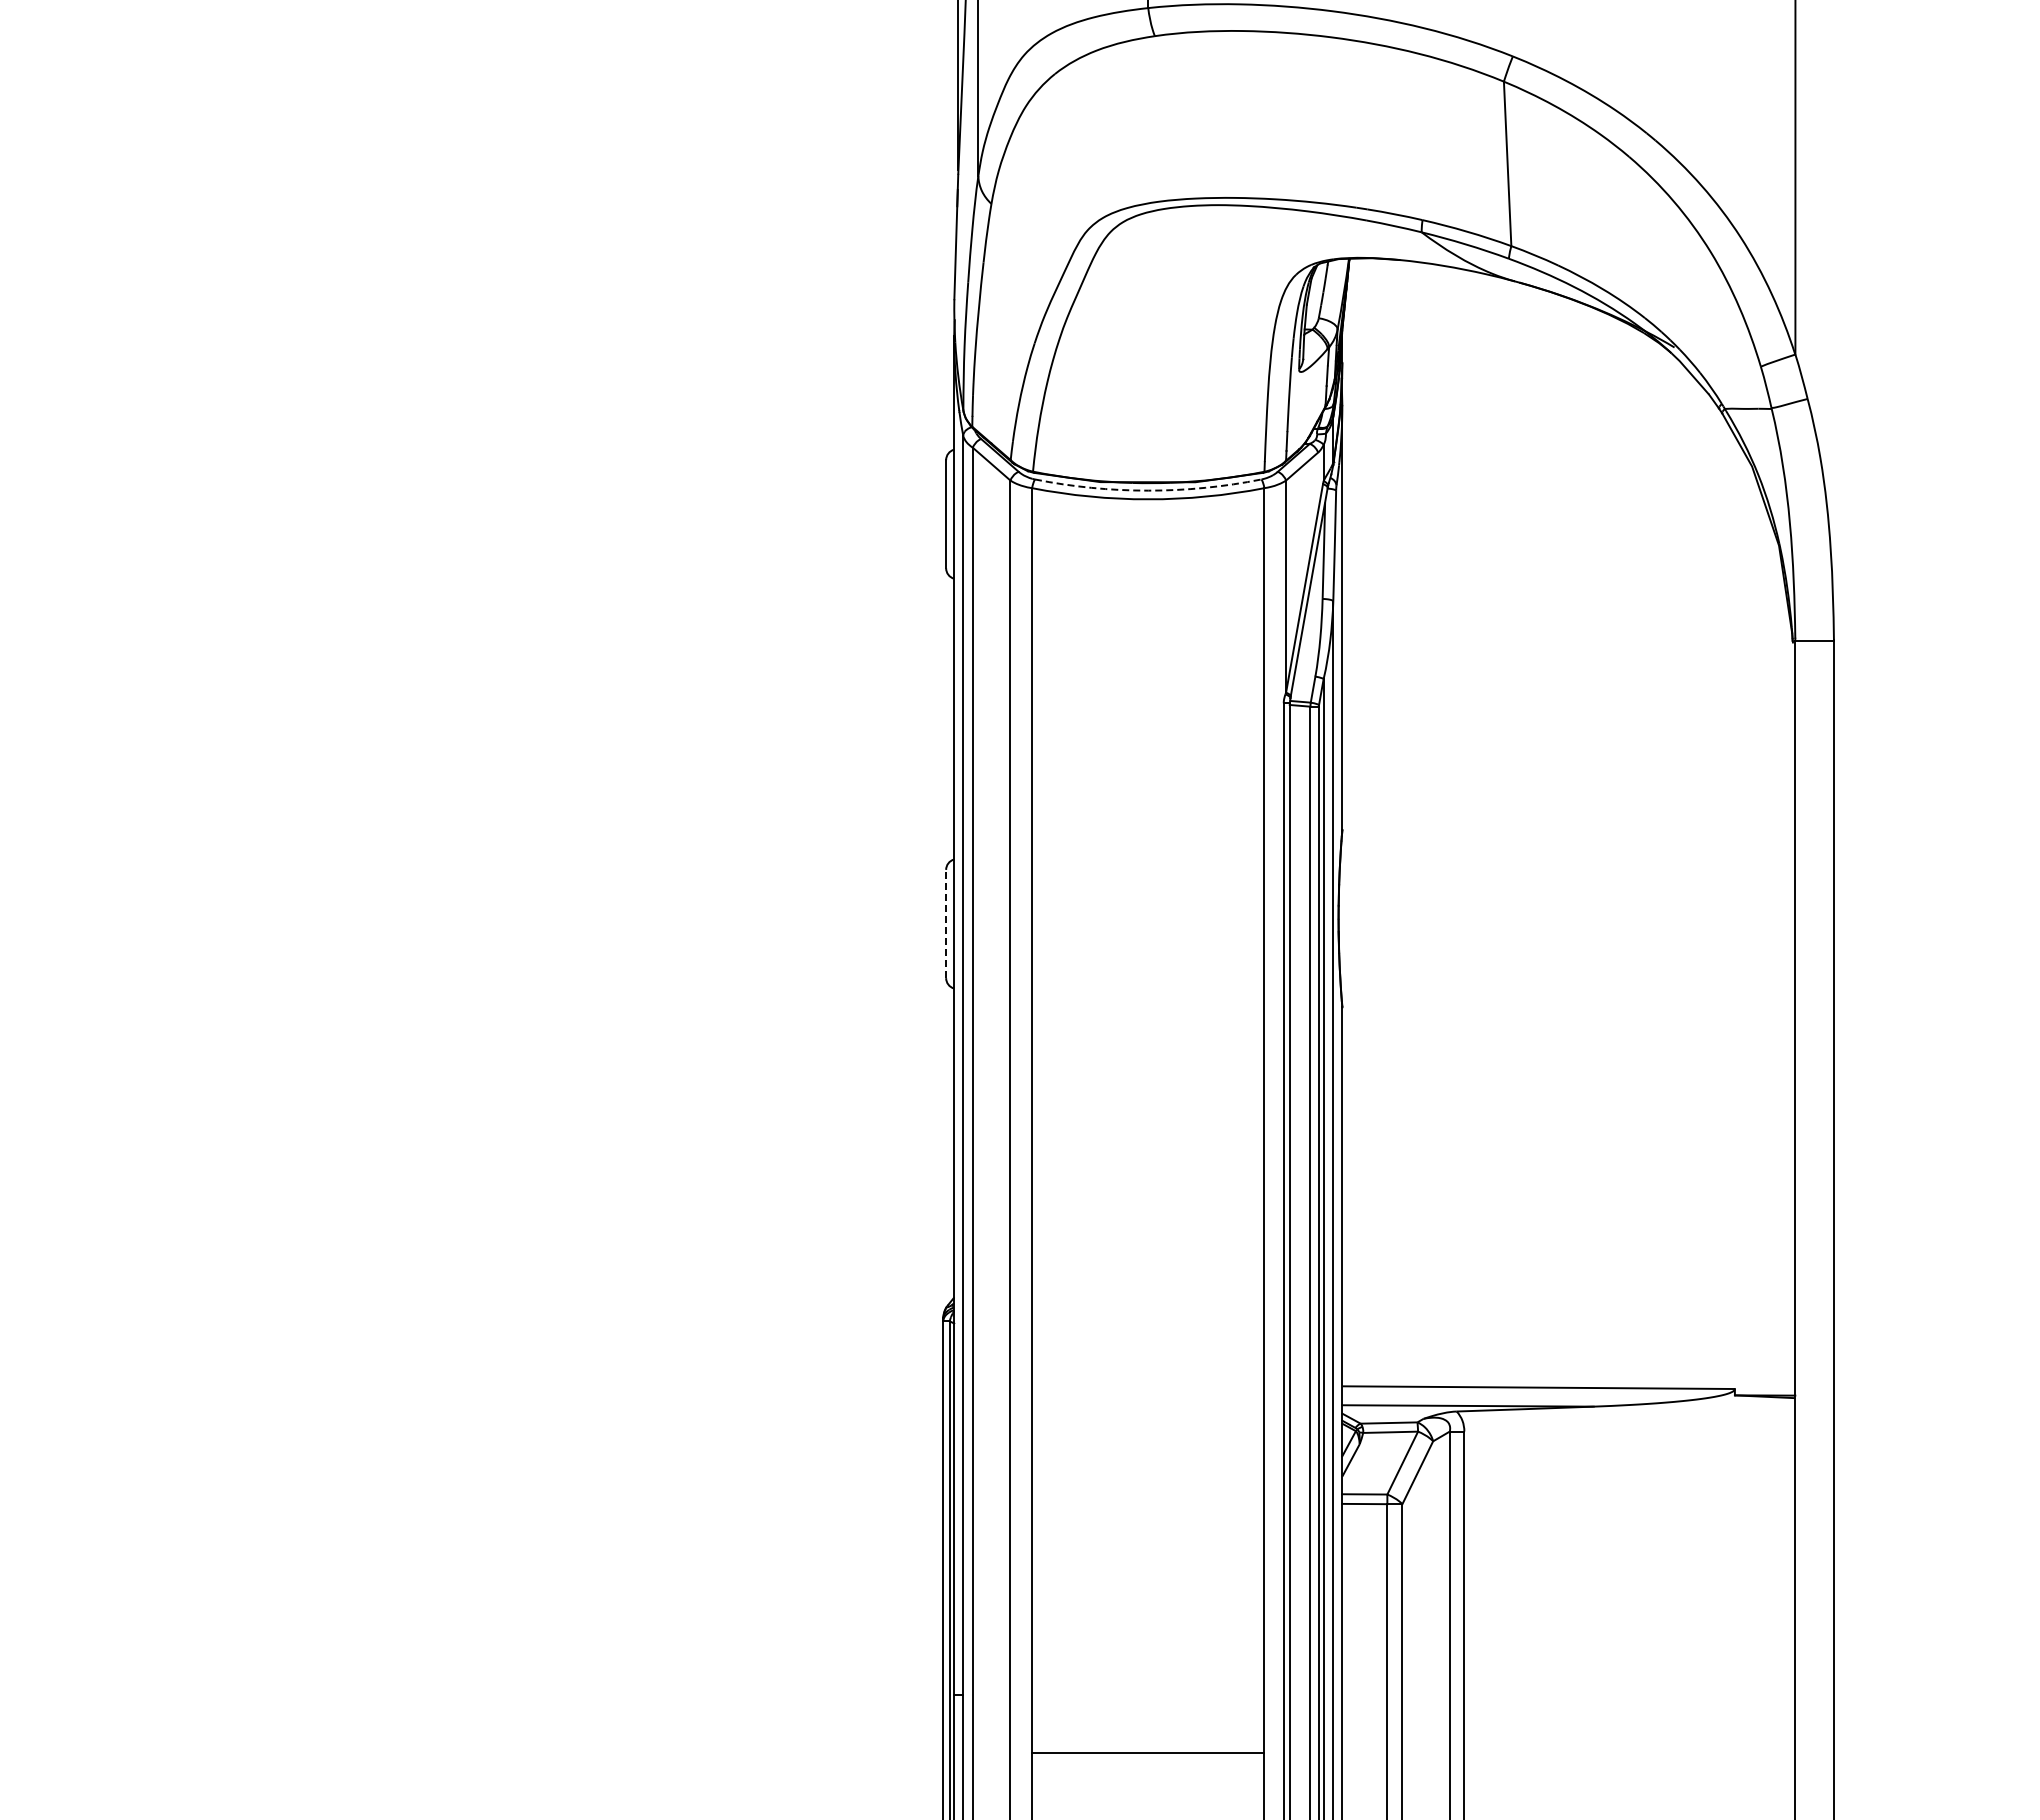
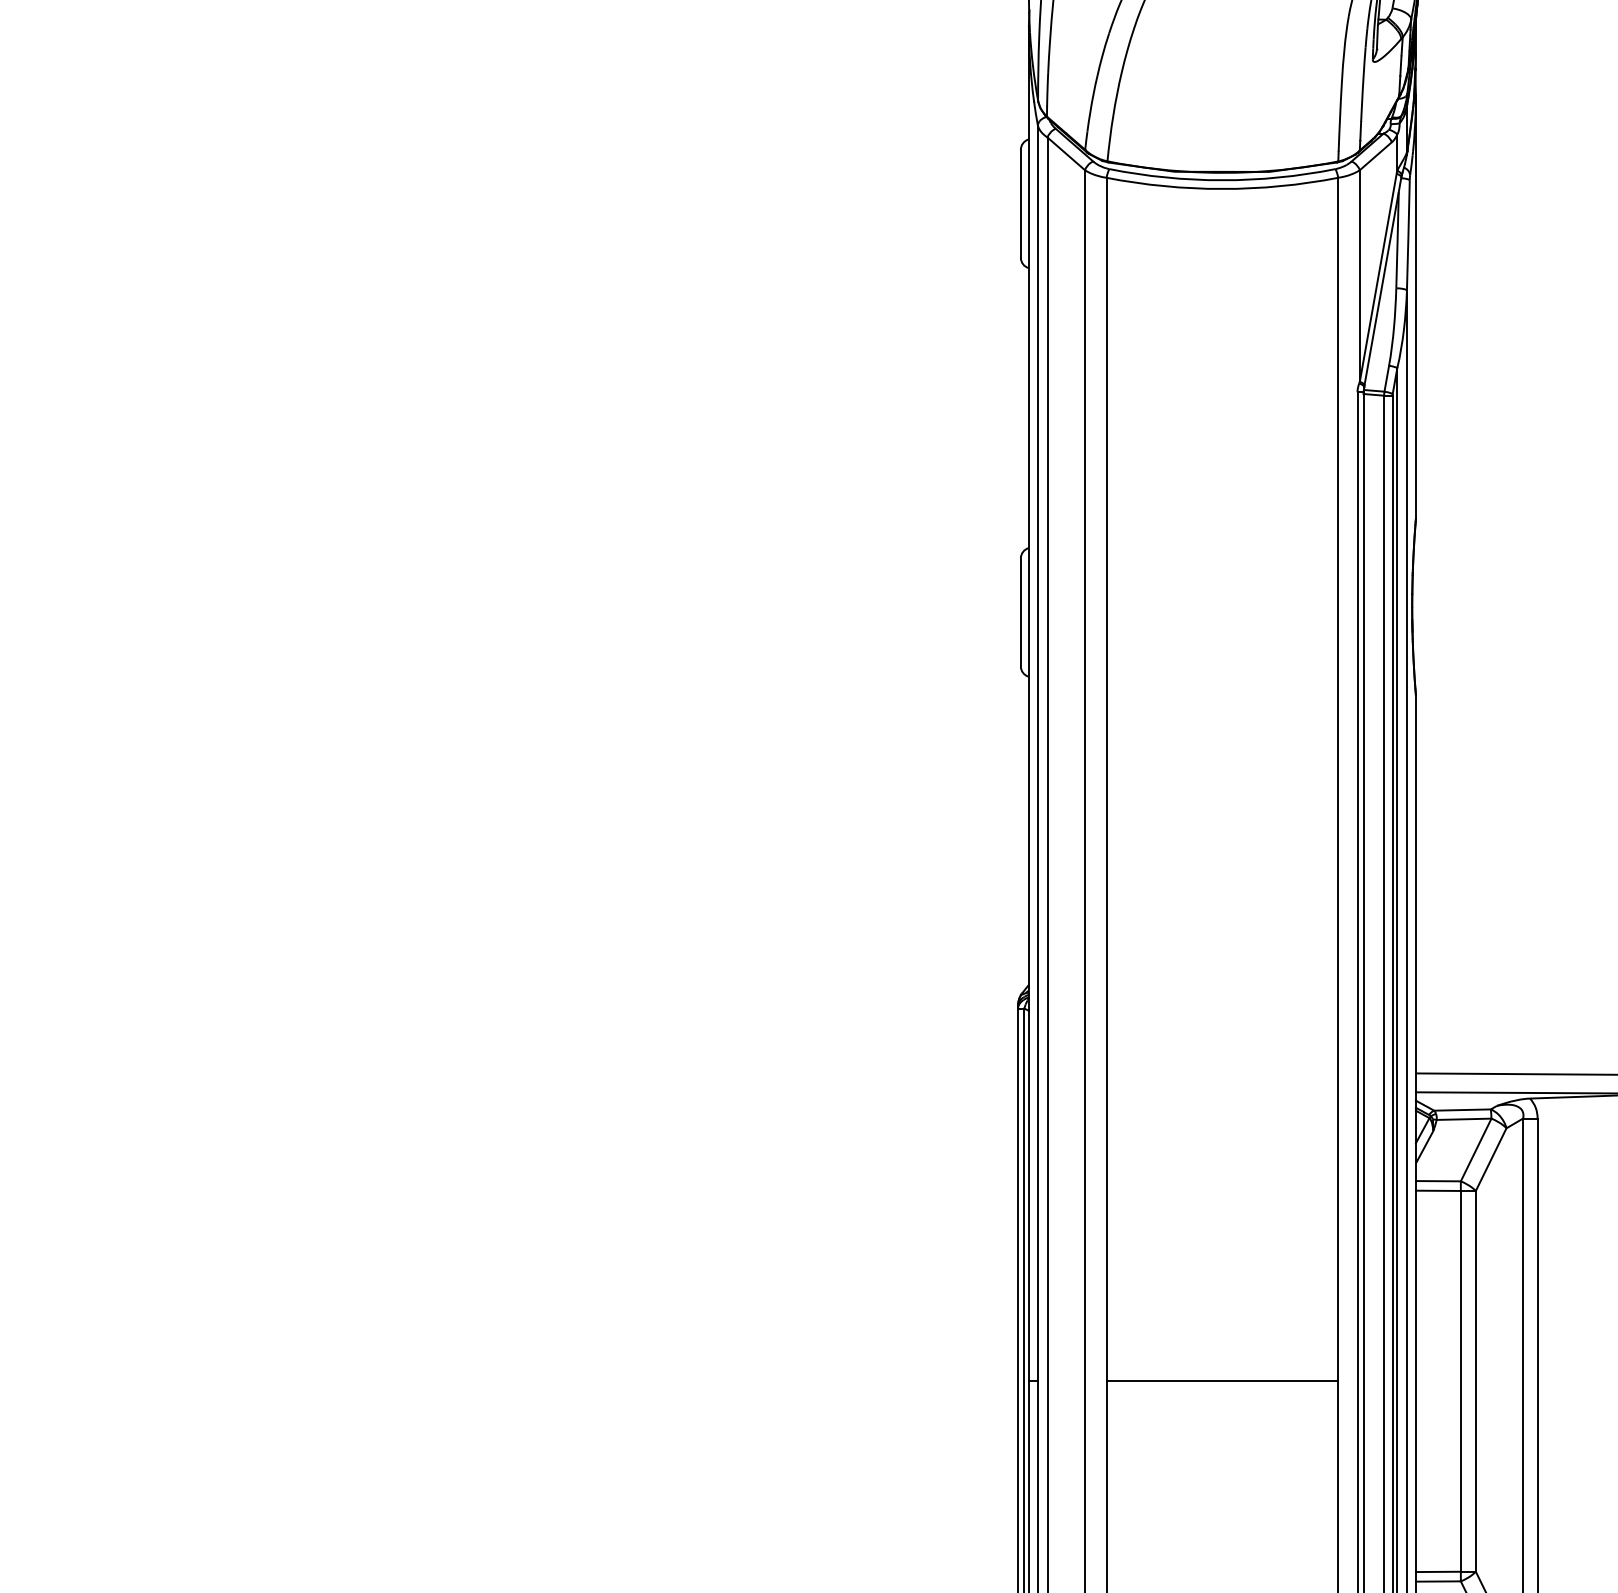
arc: (1148, 490) -> (1222, 180), dashed -> solid
line: (946, 923) -> (1021, 611), dashed -> solid
line: (1148, 1753) -> (1222, 1381), moved

